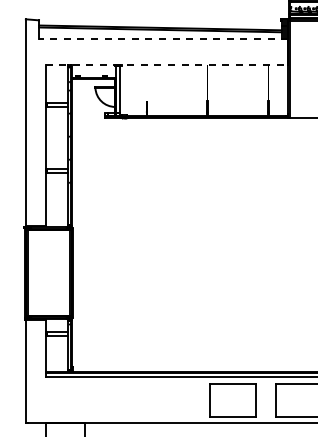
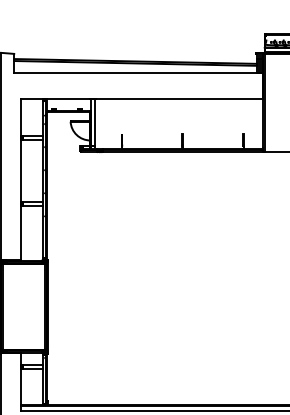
line: (163, 39) -> (138, 73), dashed -> solid
line: (167, 65) -> (142, 99), dashed -> solid

